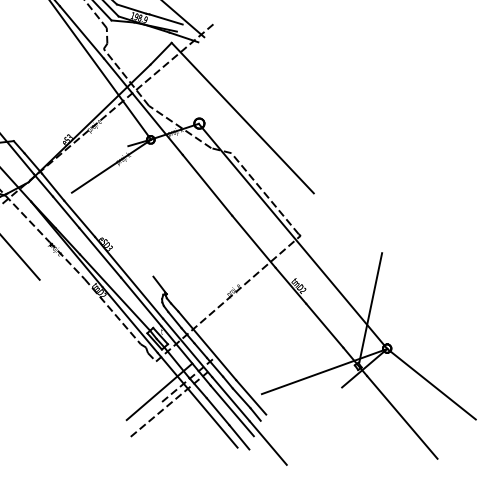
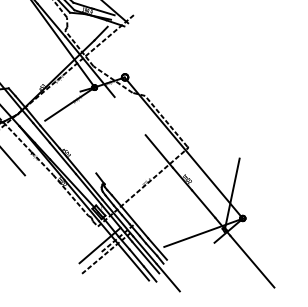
line: (241, 117) -> (151, 73), removed
line: (206, 185) -> (129, 116), removed
line: (431, 383) -> (270, 240), removed

